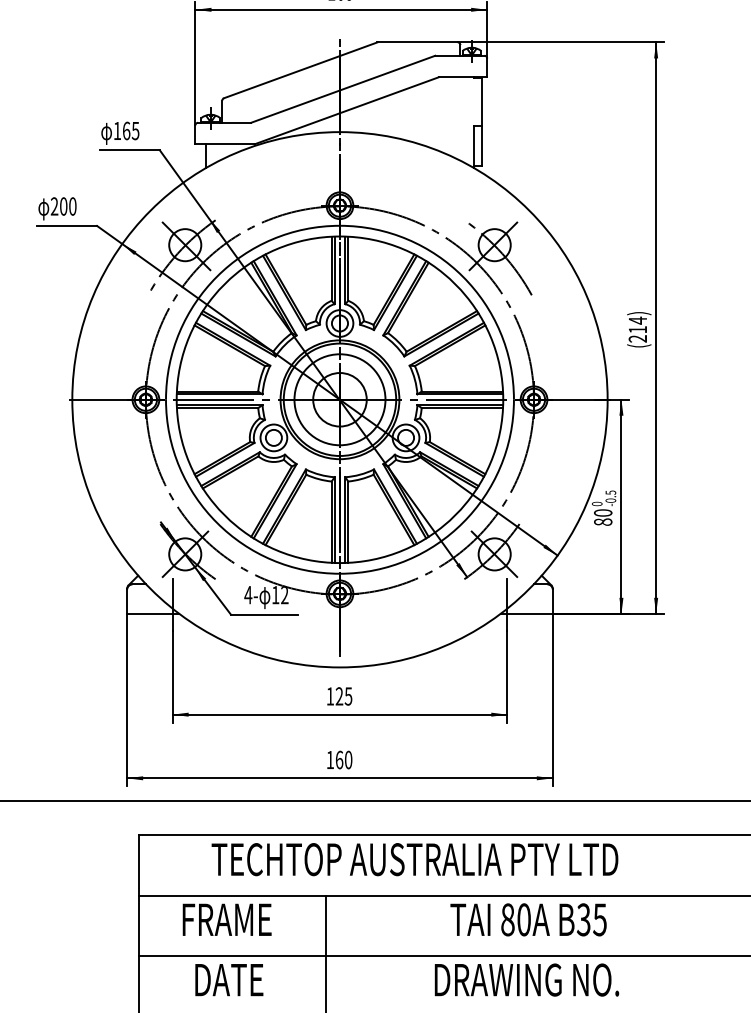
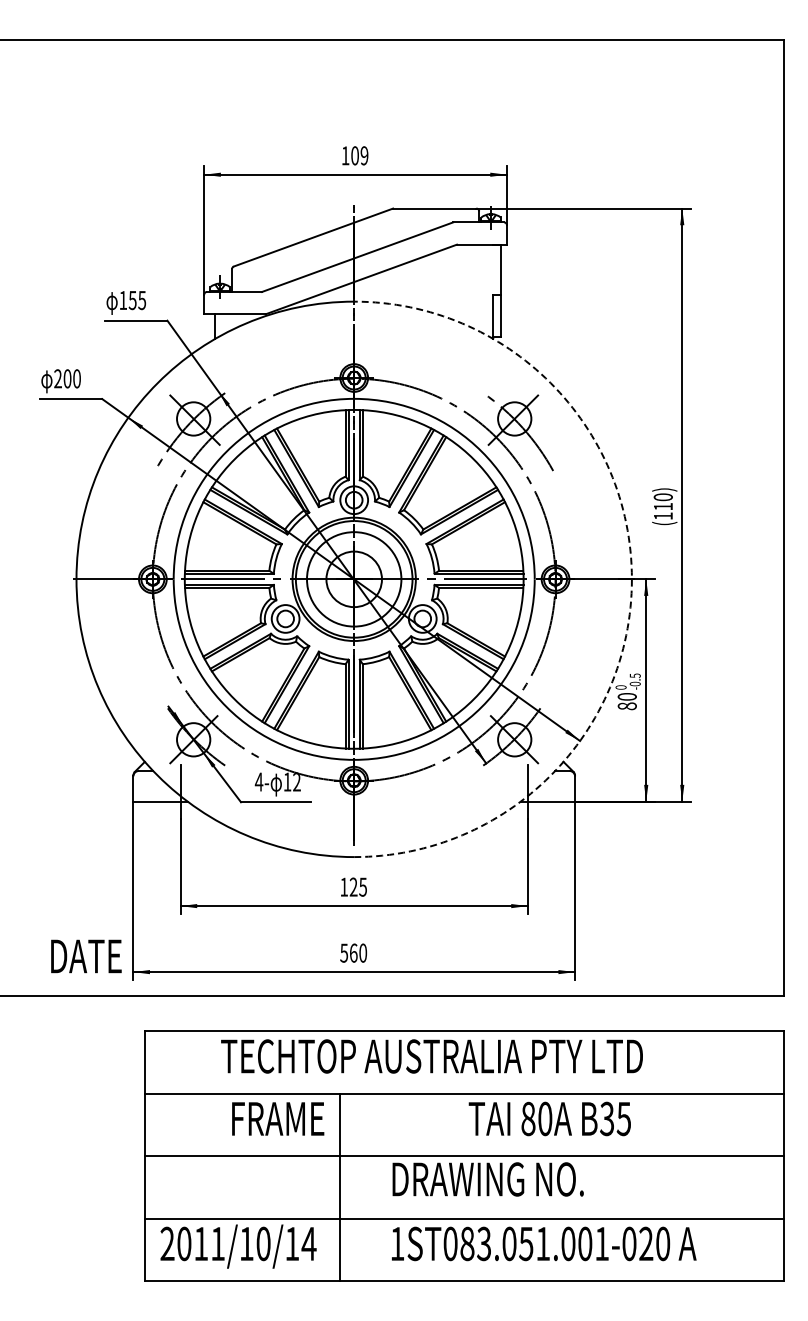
text: (126, 131) -> (132, 300), 165 -> 155
text: (637, 329) -> (662, 506), (214) -> (110)
arc: (607, 399) -> (631, 579), solid -> dashed
text: (330, 759) -> (344, 952), 160 -> 560
text: (227, 919) -> (278, 1118), moved
text: (229, 980) -> (86, 956), moved
text: (526, 980) -> (487, 1179), moved

